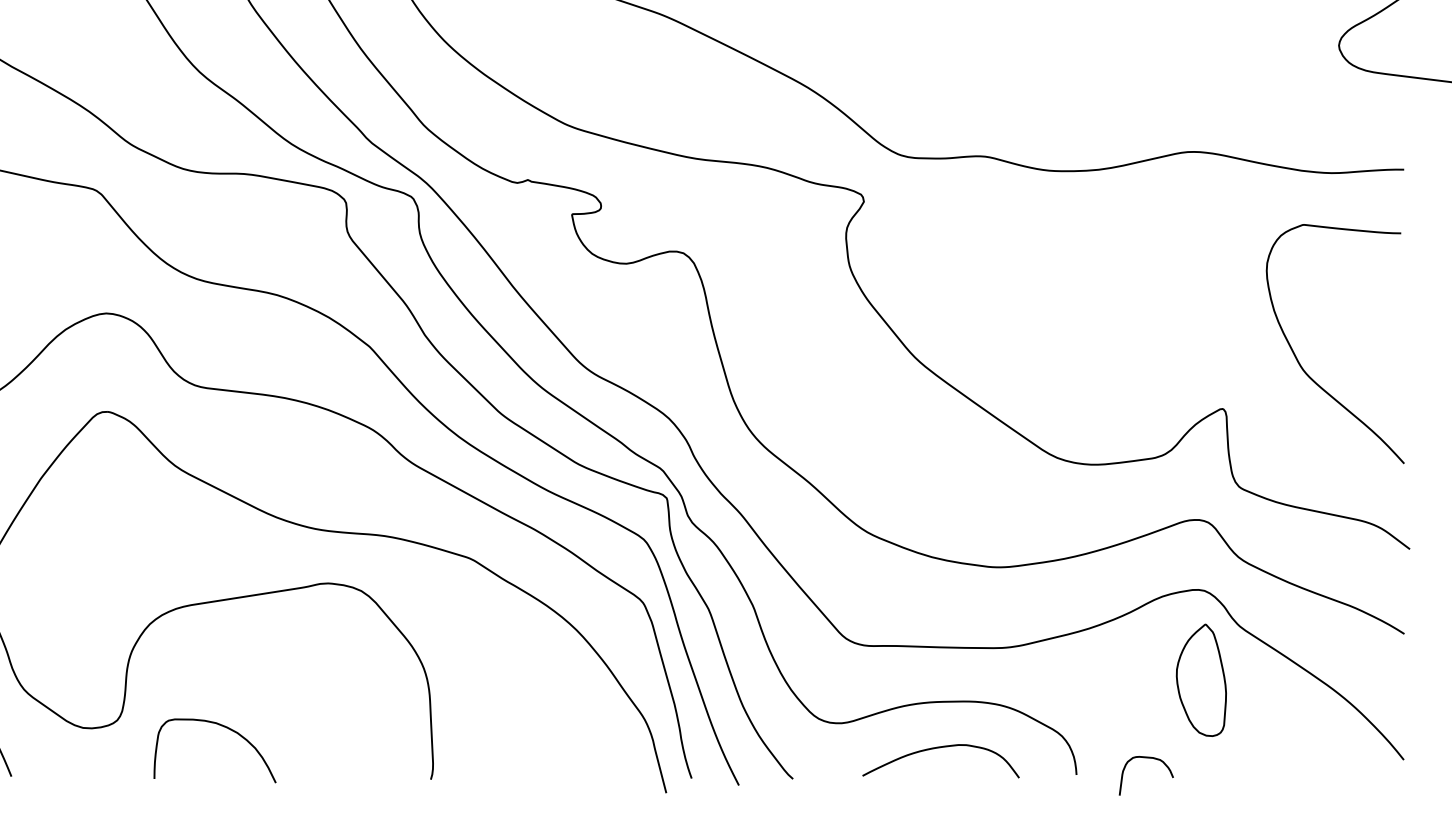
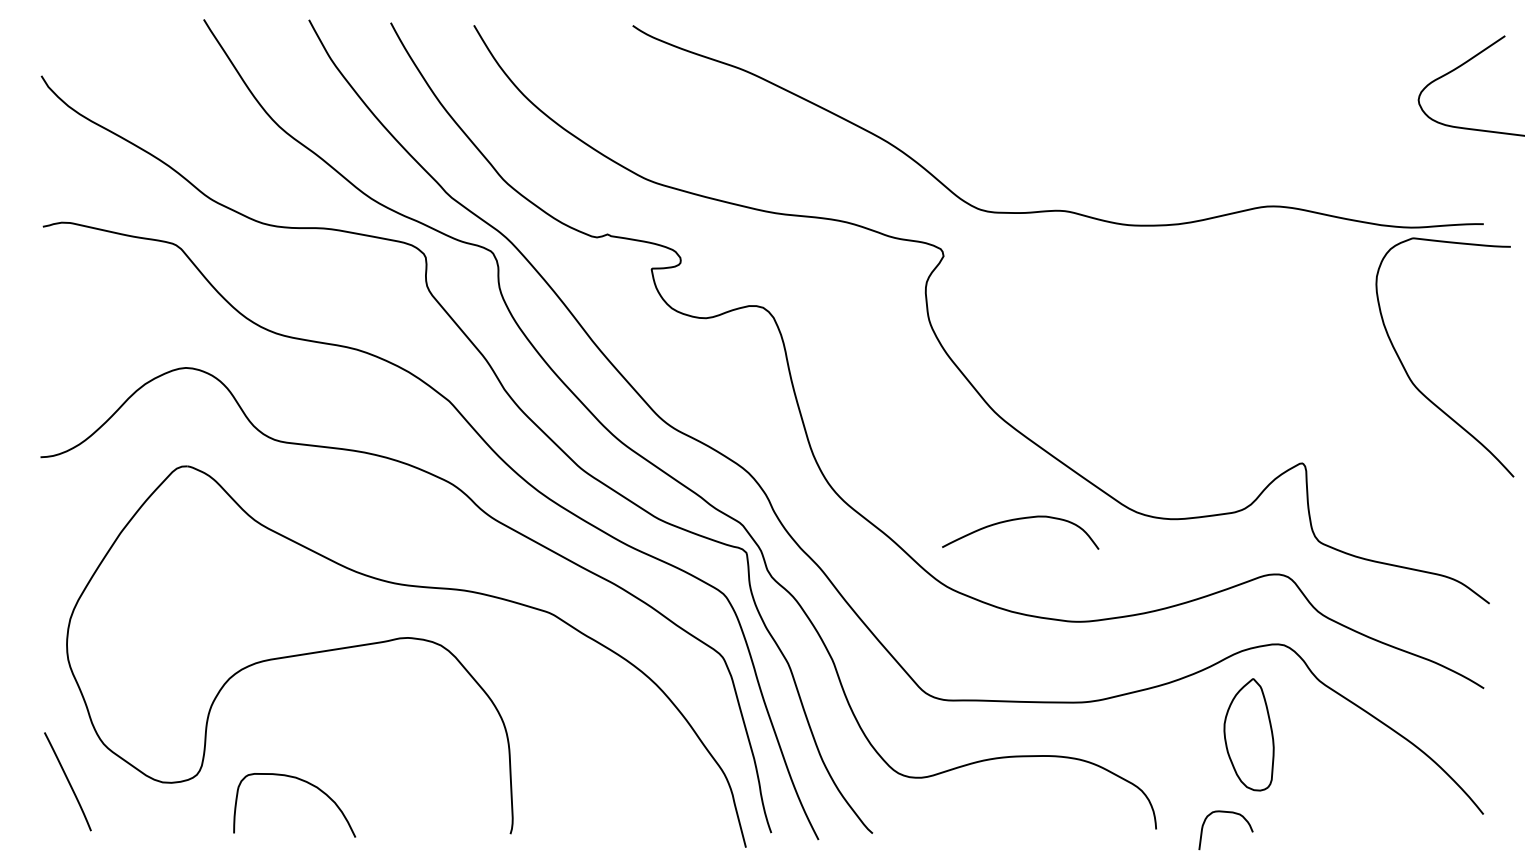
curve: (1302, 367) -> (1412, 380), moved
part: (1200, 680) -> (1248, 734), moved
curve: (936, 749) -> (1016, 520), moved

